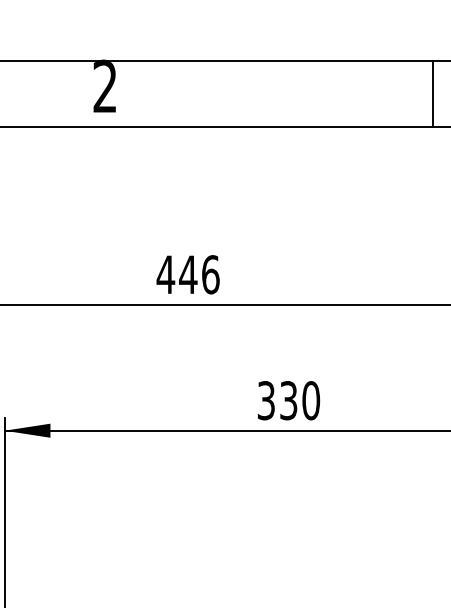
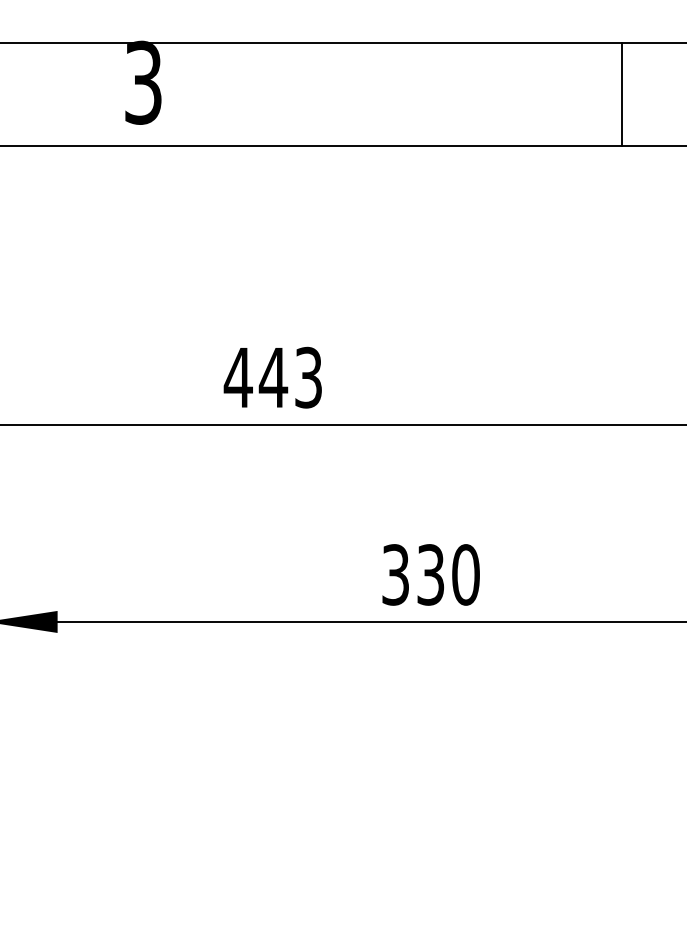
text: (104, 86) -> (142, 82), 2 -> 3
line: (432, 93) -> (621, 93), moved
text: (210, 274) -> (308, 377), 446 -> 443

